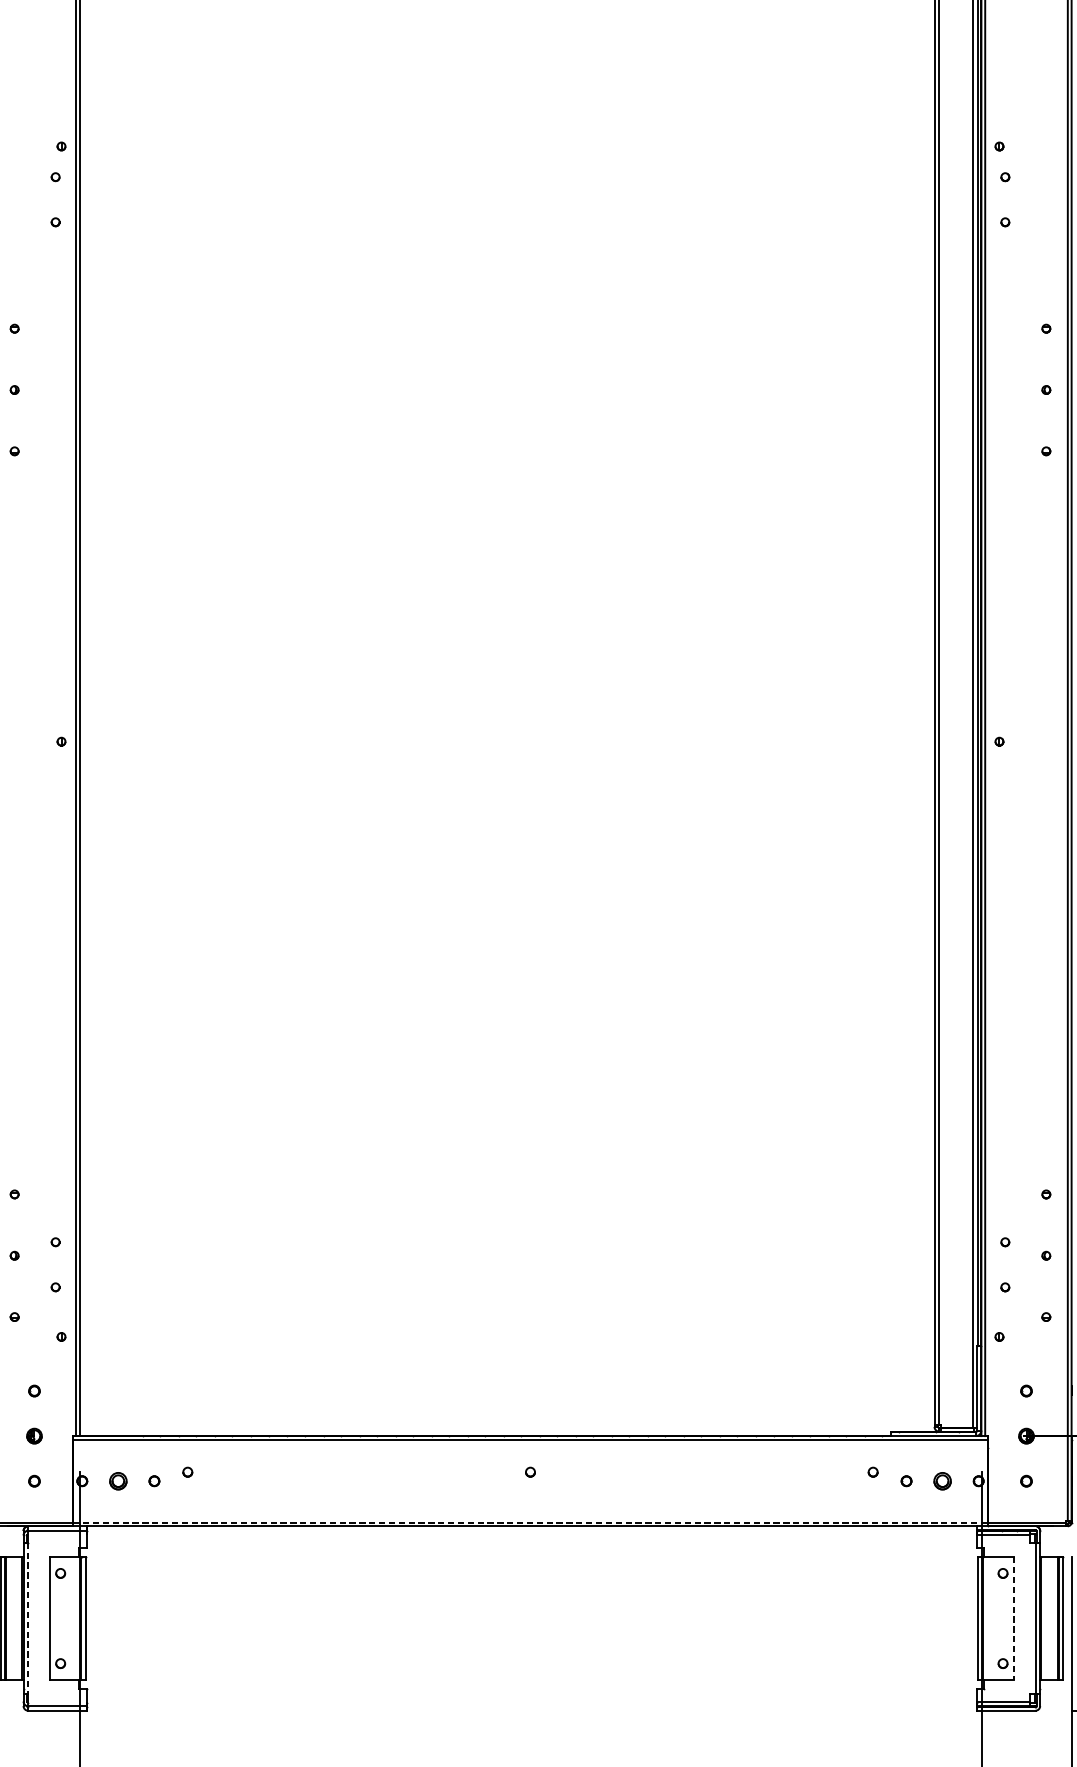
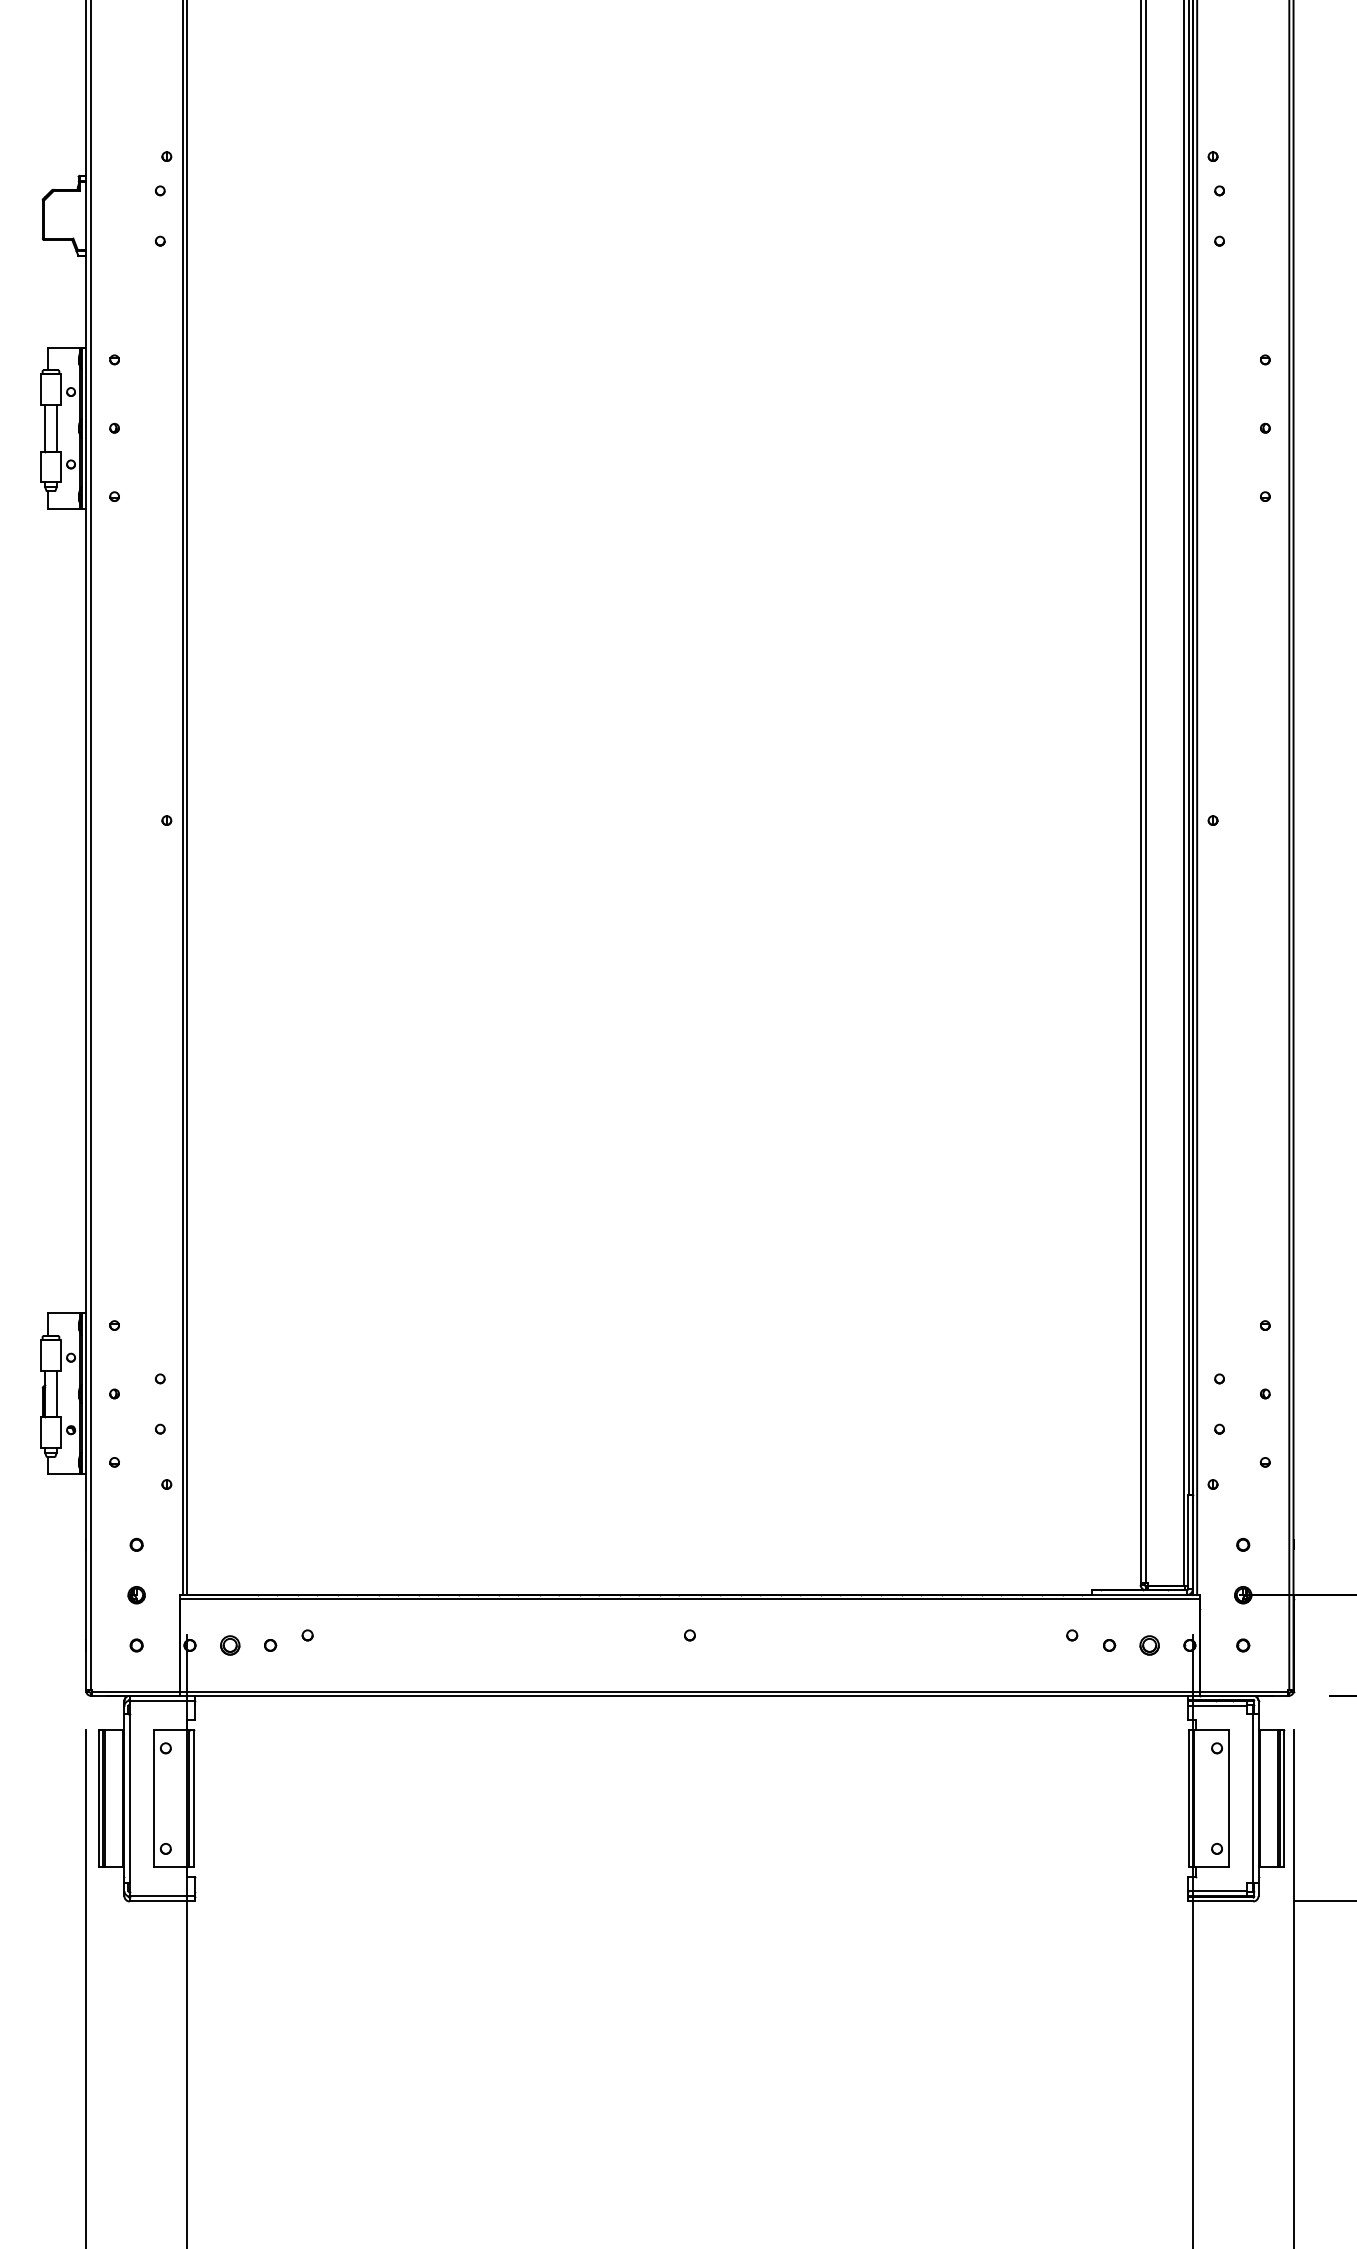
line: (530, 1522) -> (690, 1691), dashed -> solid
line: (28, 1619) -> (129, 1799), dashed -> solid
line: (1014, 1619) -> (1229, 1799), dashed -> solid

